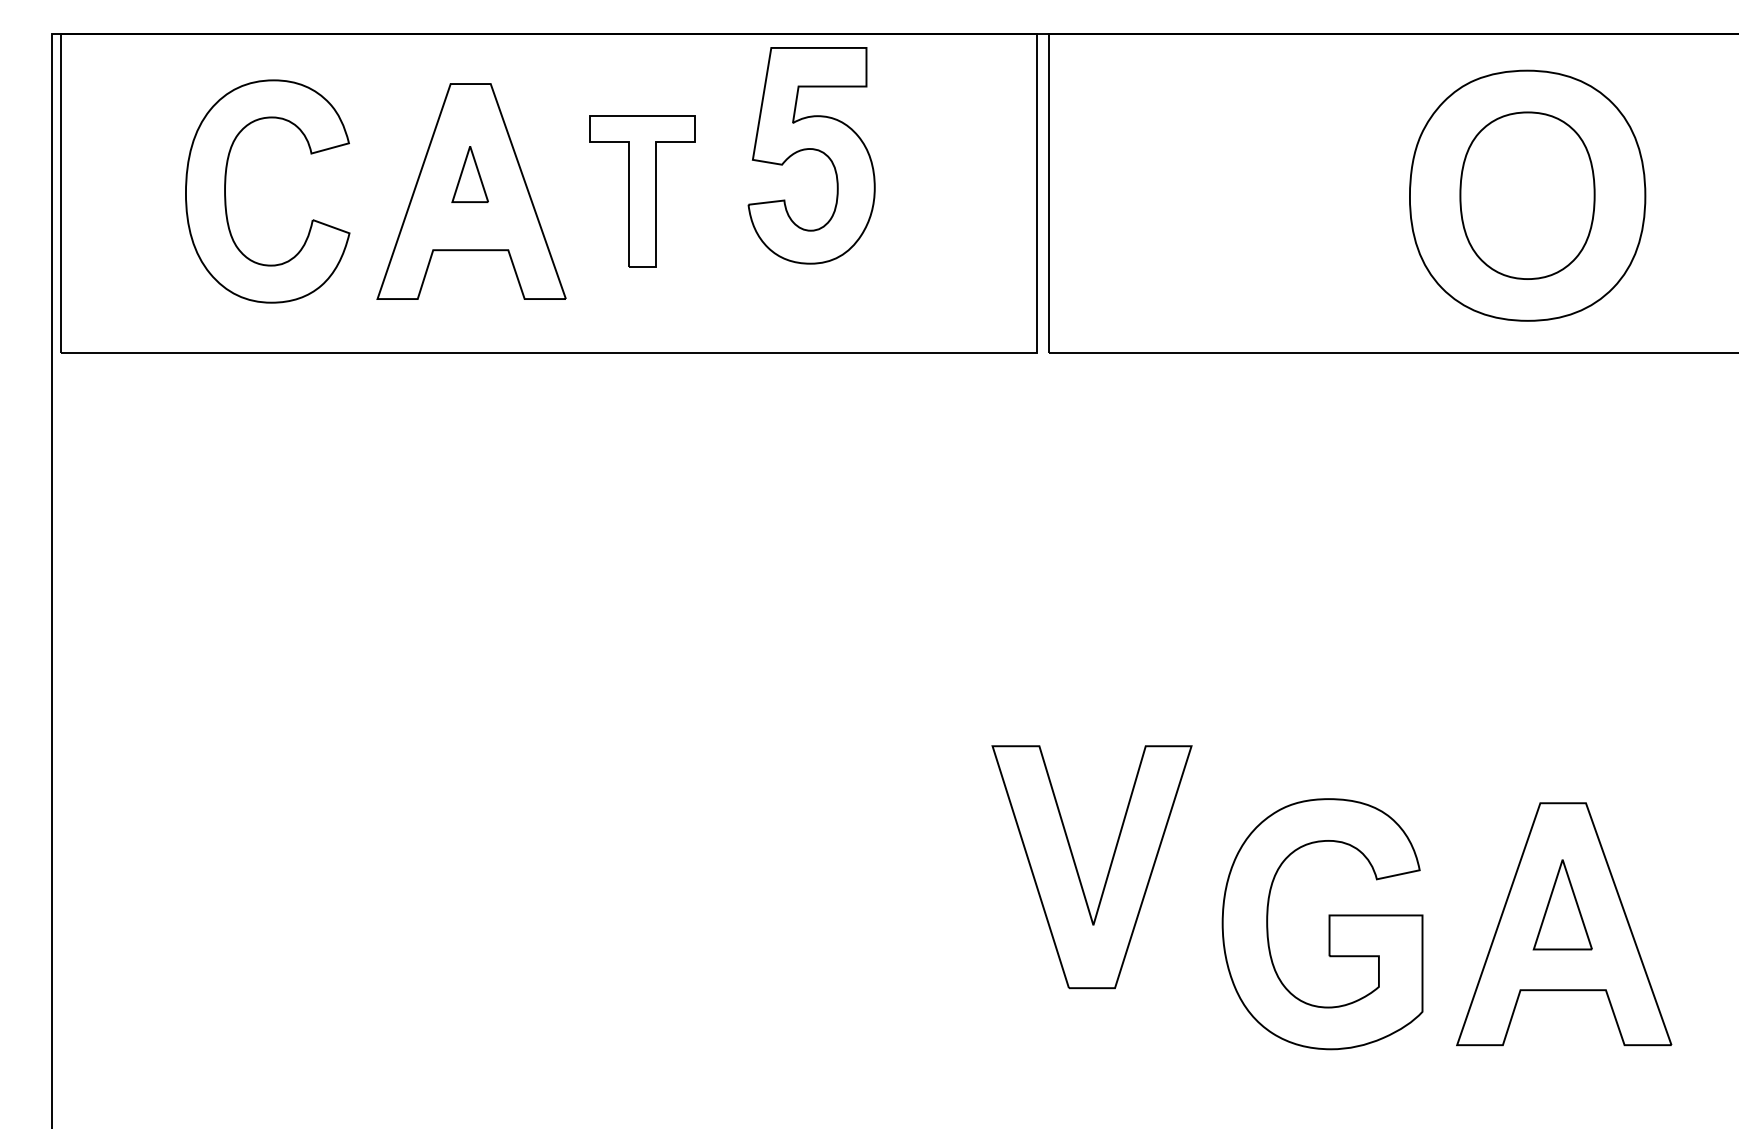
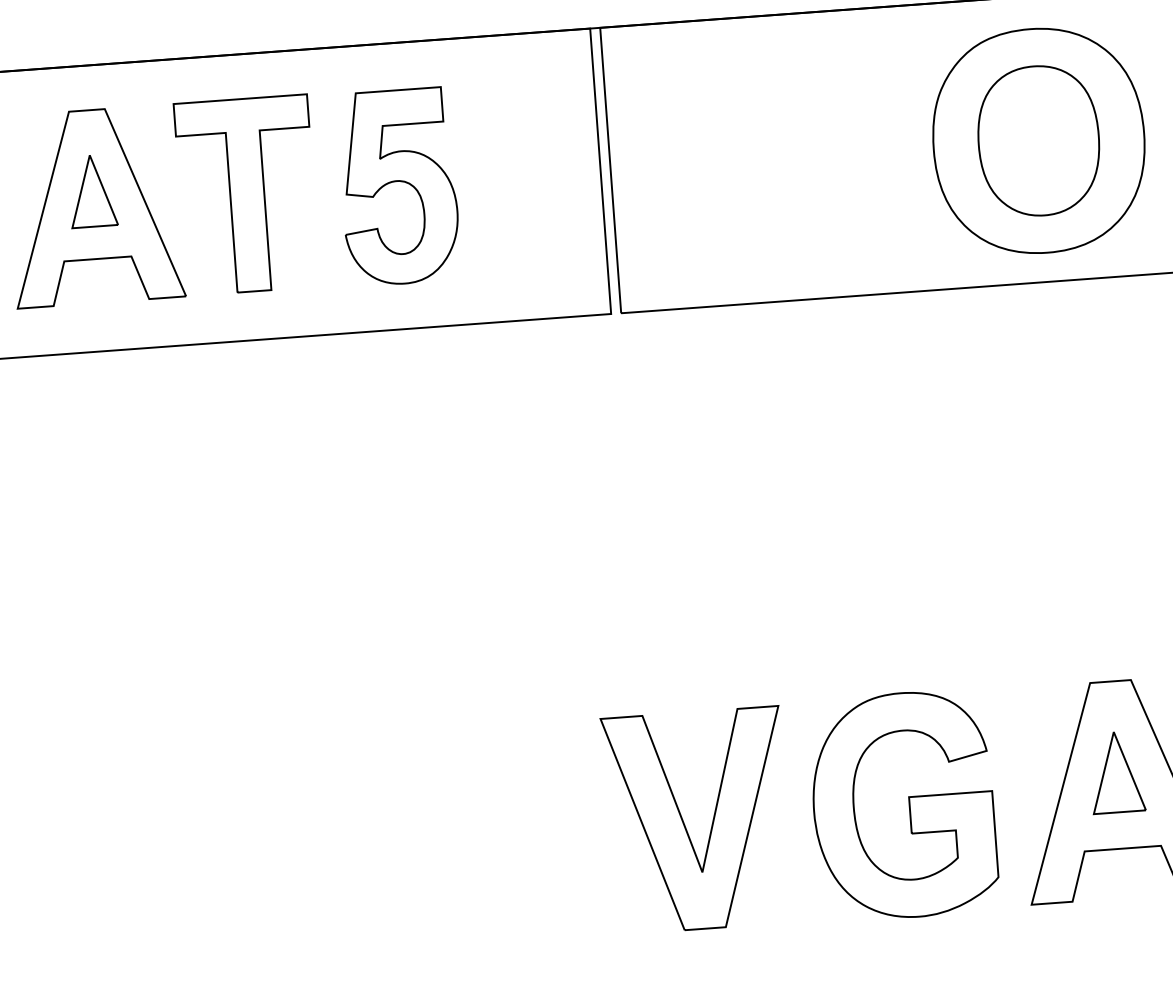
part: (811, 155) -> (398, 186), moved
part: (469, 174) -> (91, 191), size x1.43
part: (642, 191) -> (247, 195), size x1.43
part: (1078, 871) -> (685, 825), moved

